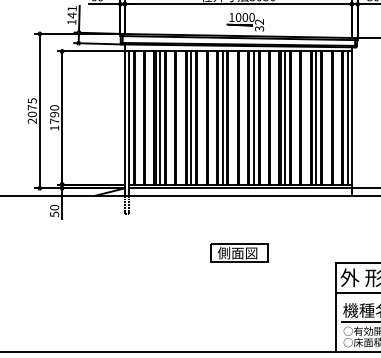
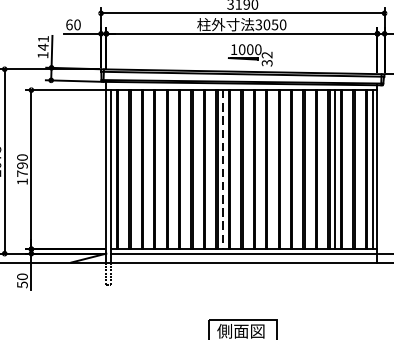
line: (160, 117) -> (148, 169), removed
line: (191, 117) -> (185, 169), removed
line: (222, 117) -> (222, 169), solid -> dashed
line: (253, 117) -> (259, 169), removed
line: (285, 117) -> (298, 169), removed

